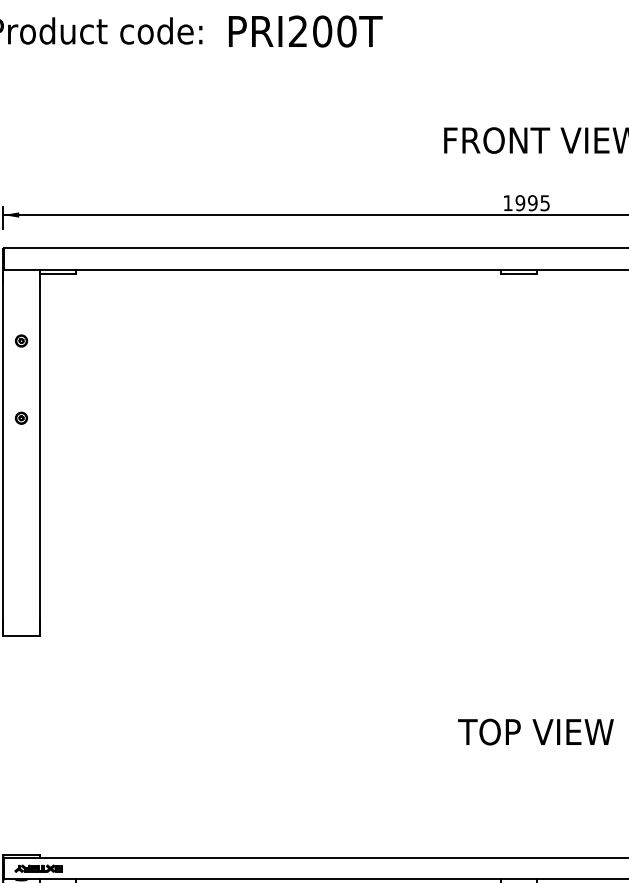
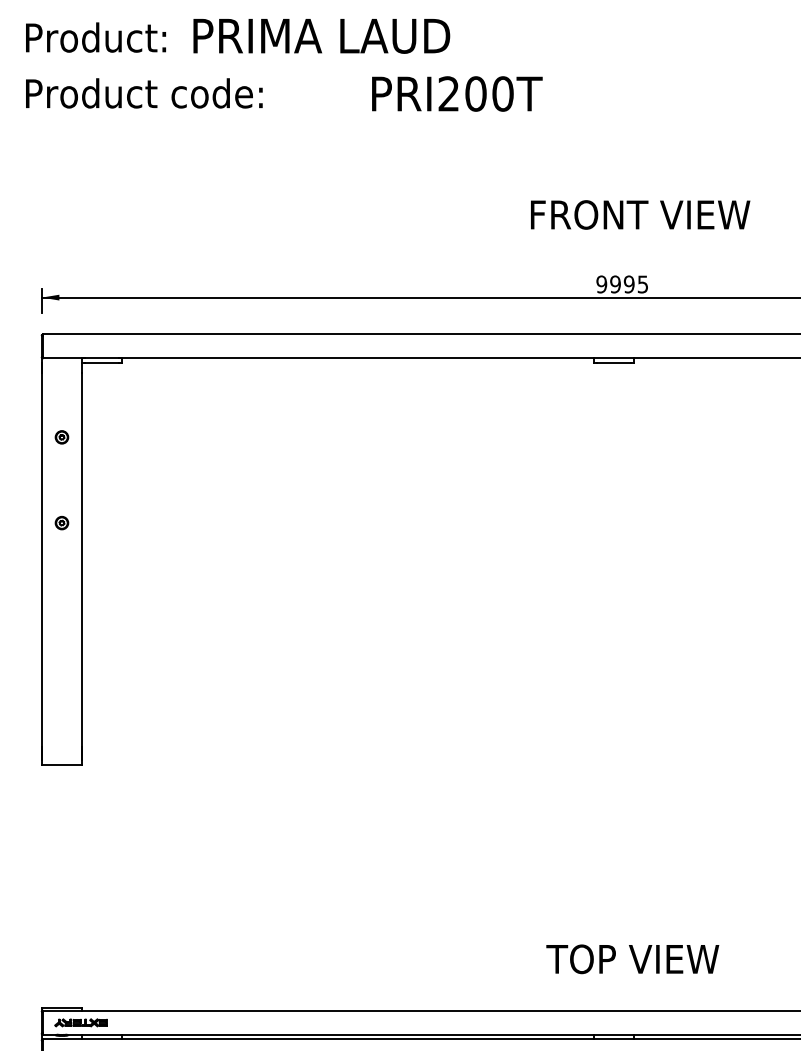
text: (305, 31) -> (457, 93), moved
text: (507, 203) -> (601, 284), 1995 -> 9995
text: (535, 732) -> (632, 959), moved

